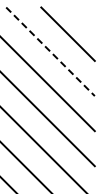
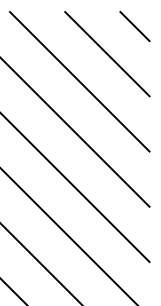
line: (85, 16) -> (134, 26), added
line: (50, 51) -> (79, 81), dashed -> solid

